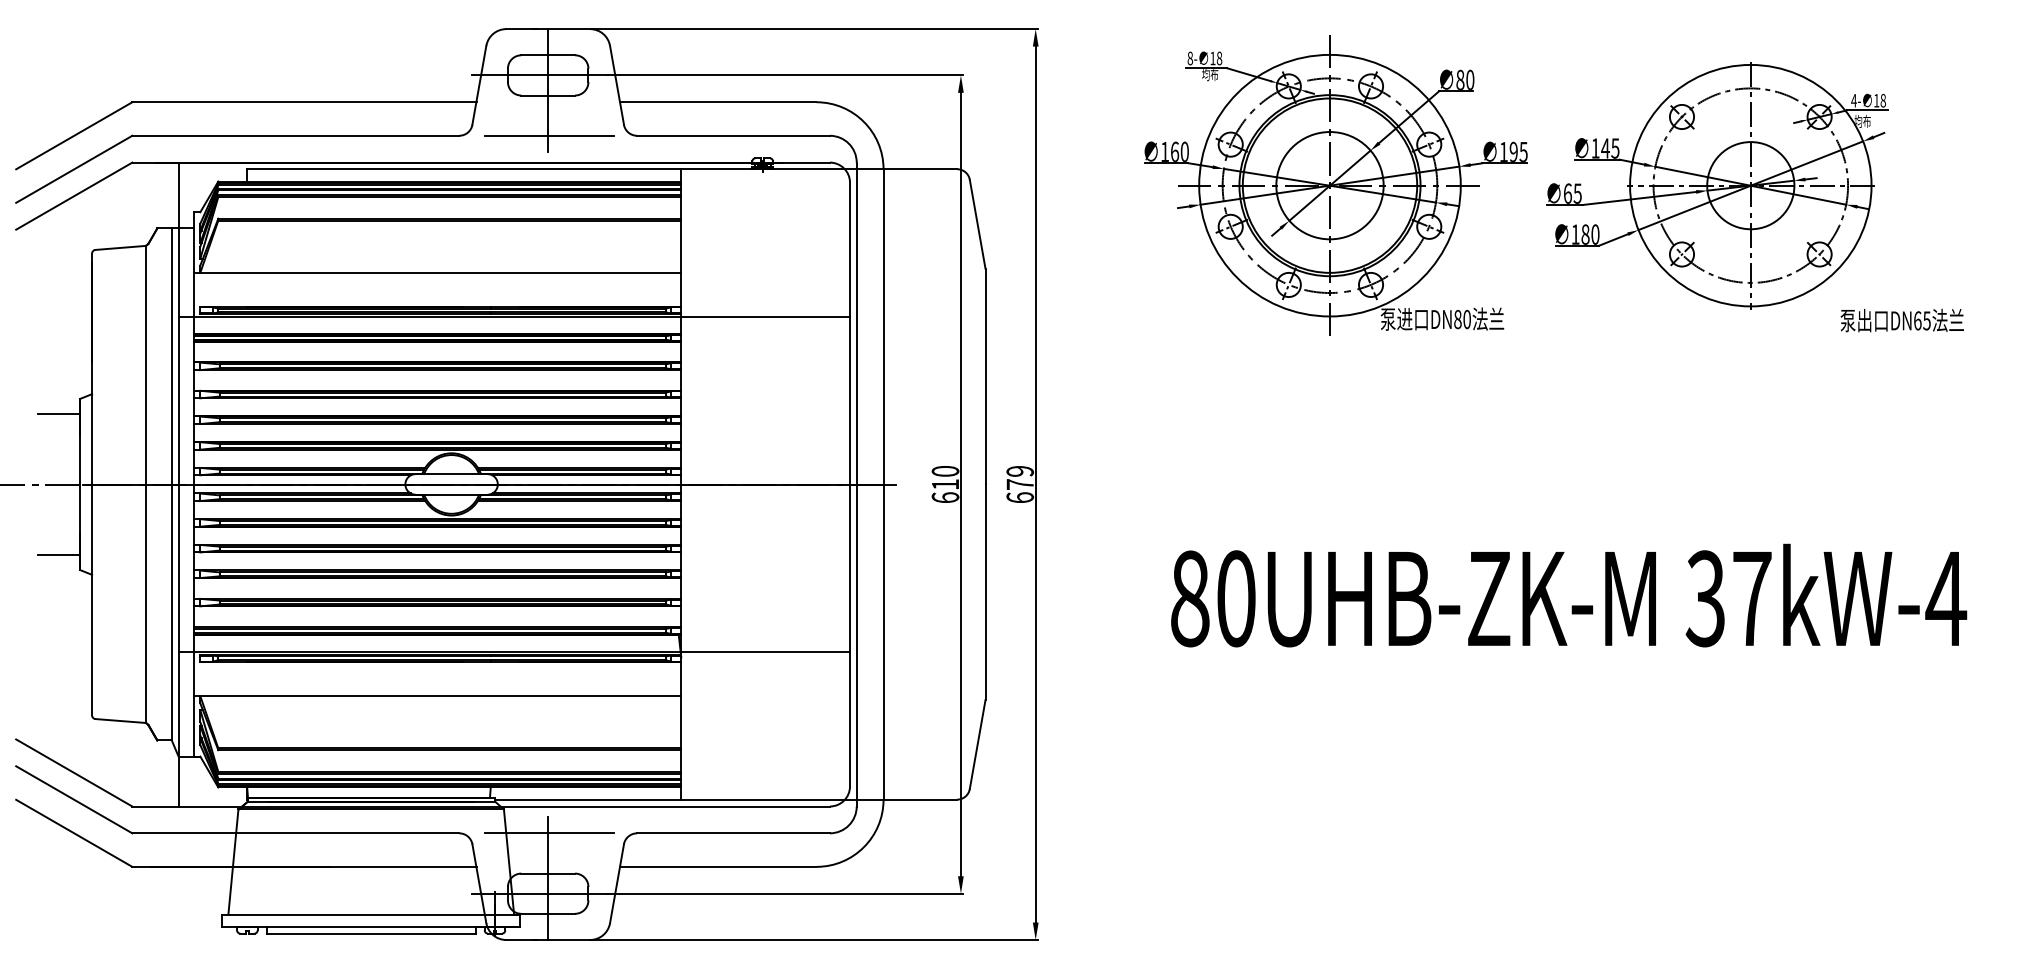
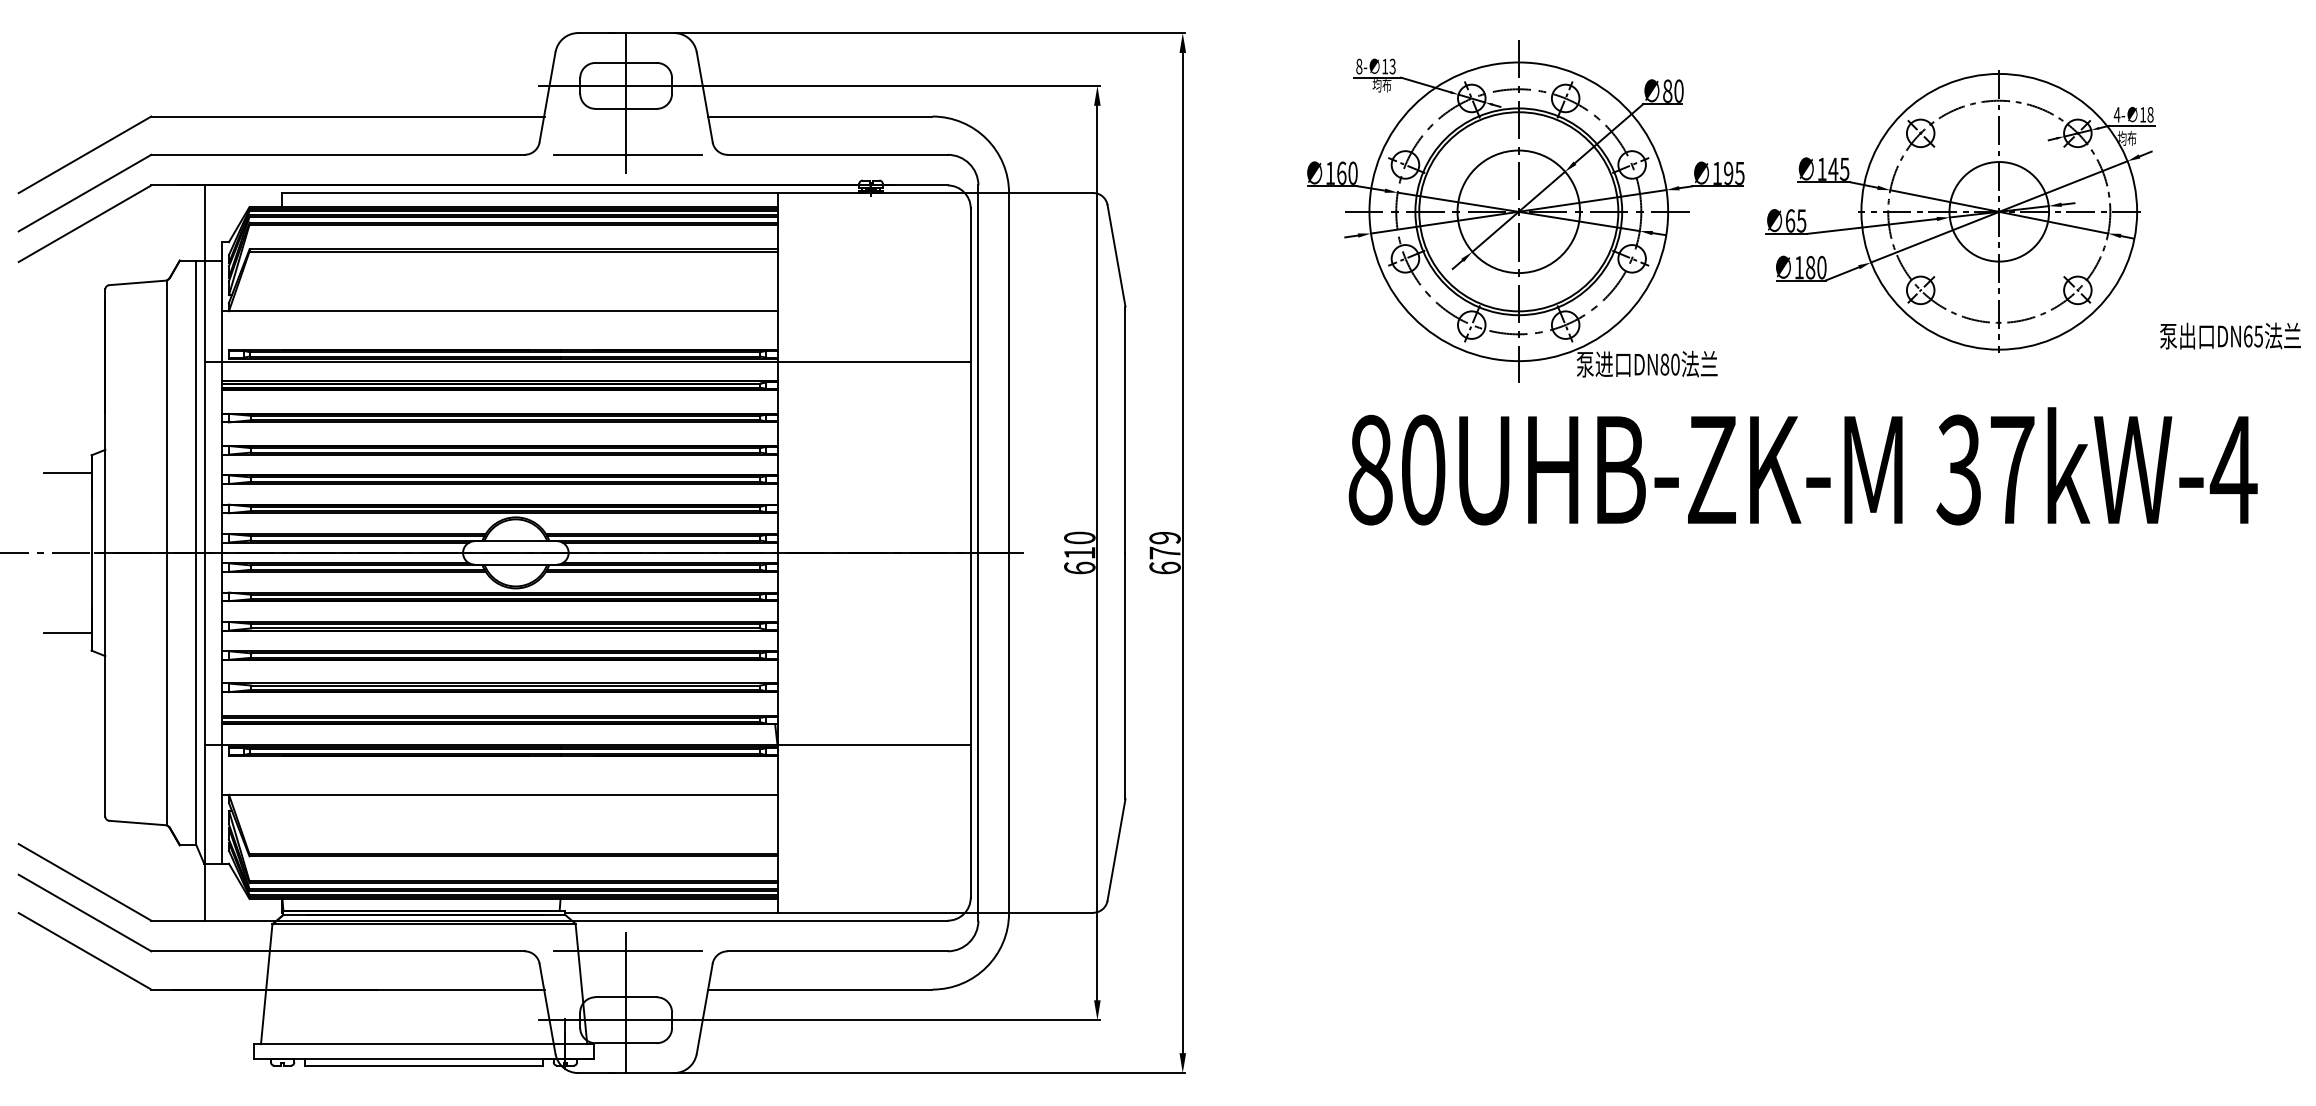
text: (1219, 58) -> (1392, 66), 18 -> 13
text: (1901, 320) -> (2229, 336), moved
text: (1569, 595) -> (1803, 466), moved

